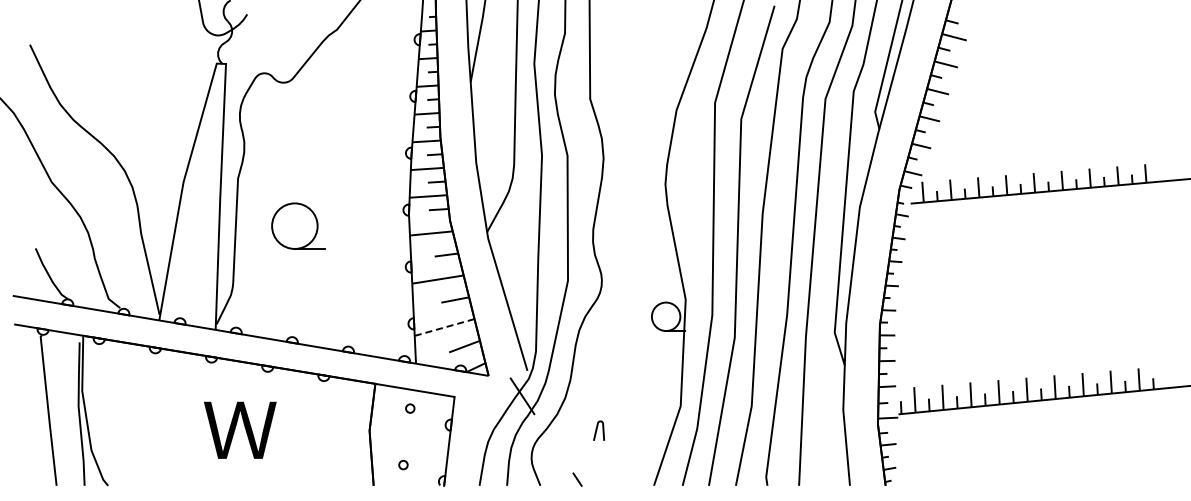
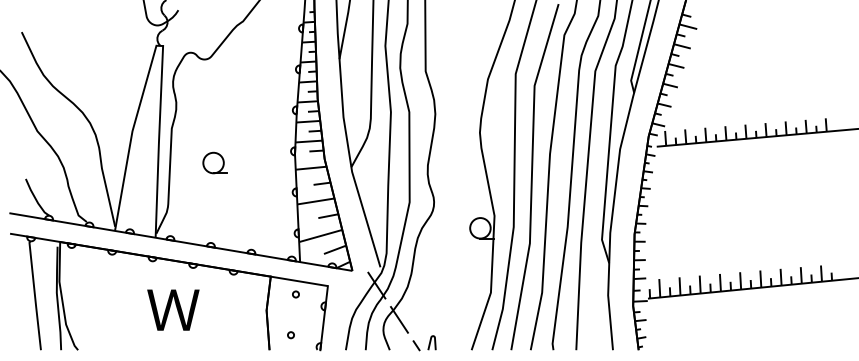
part: (297, 226) -> (214, 163), size x0.62
line: (444, 327) -> (320, 236), dashed -> solid
curve: (597, 430) -> (430, 342), moved
line: (553, 443) -> (399, 319), added

